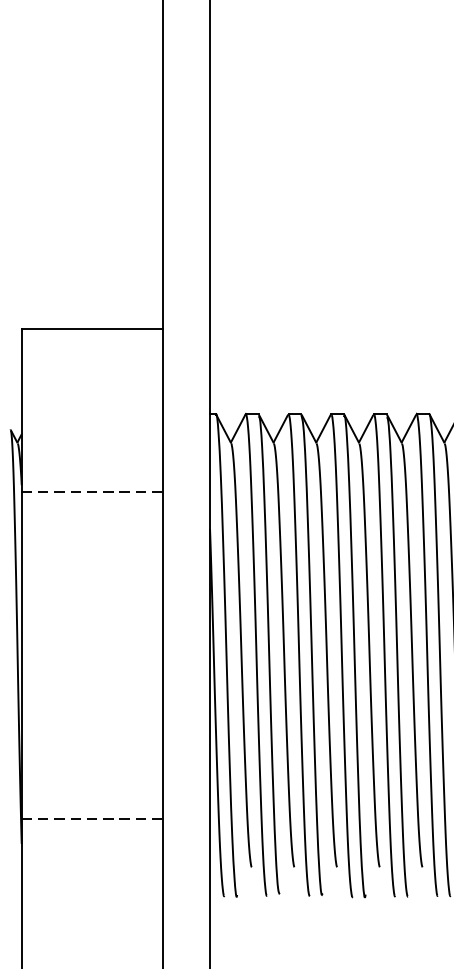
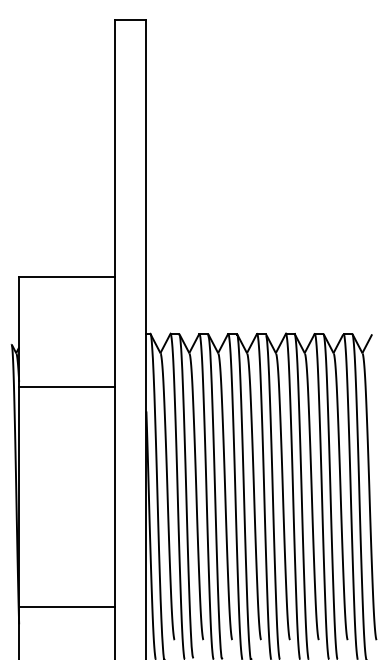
line: (91, 492) -> (66, 386), dashed -> solid
line: (91, 819) -> (66, 607), dashed -> solid

